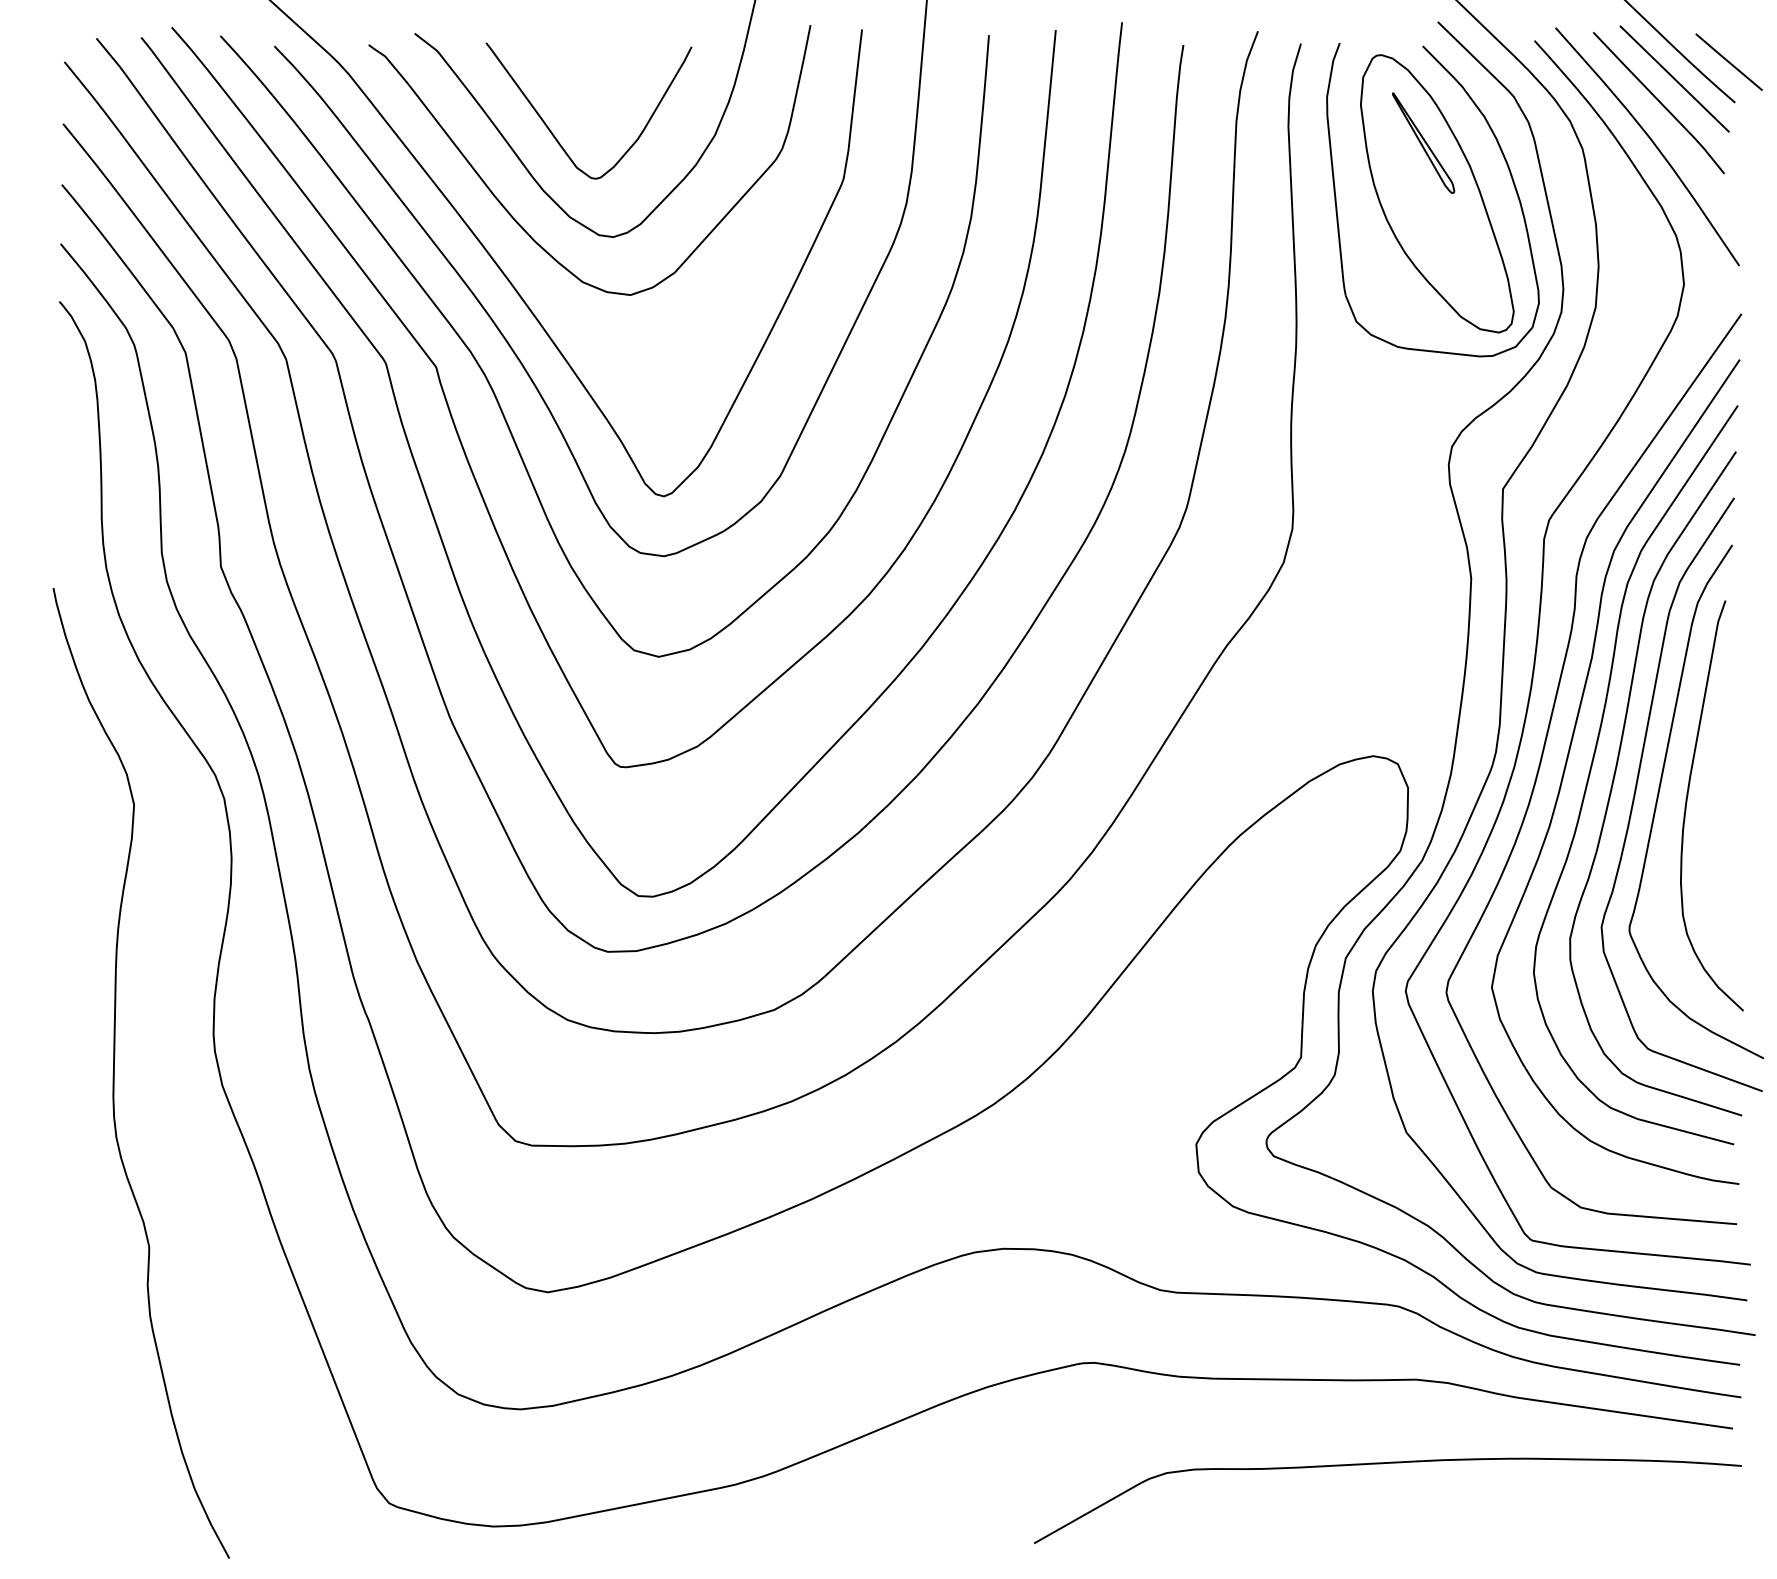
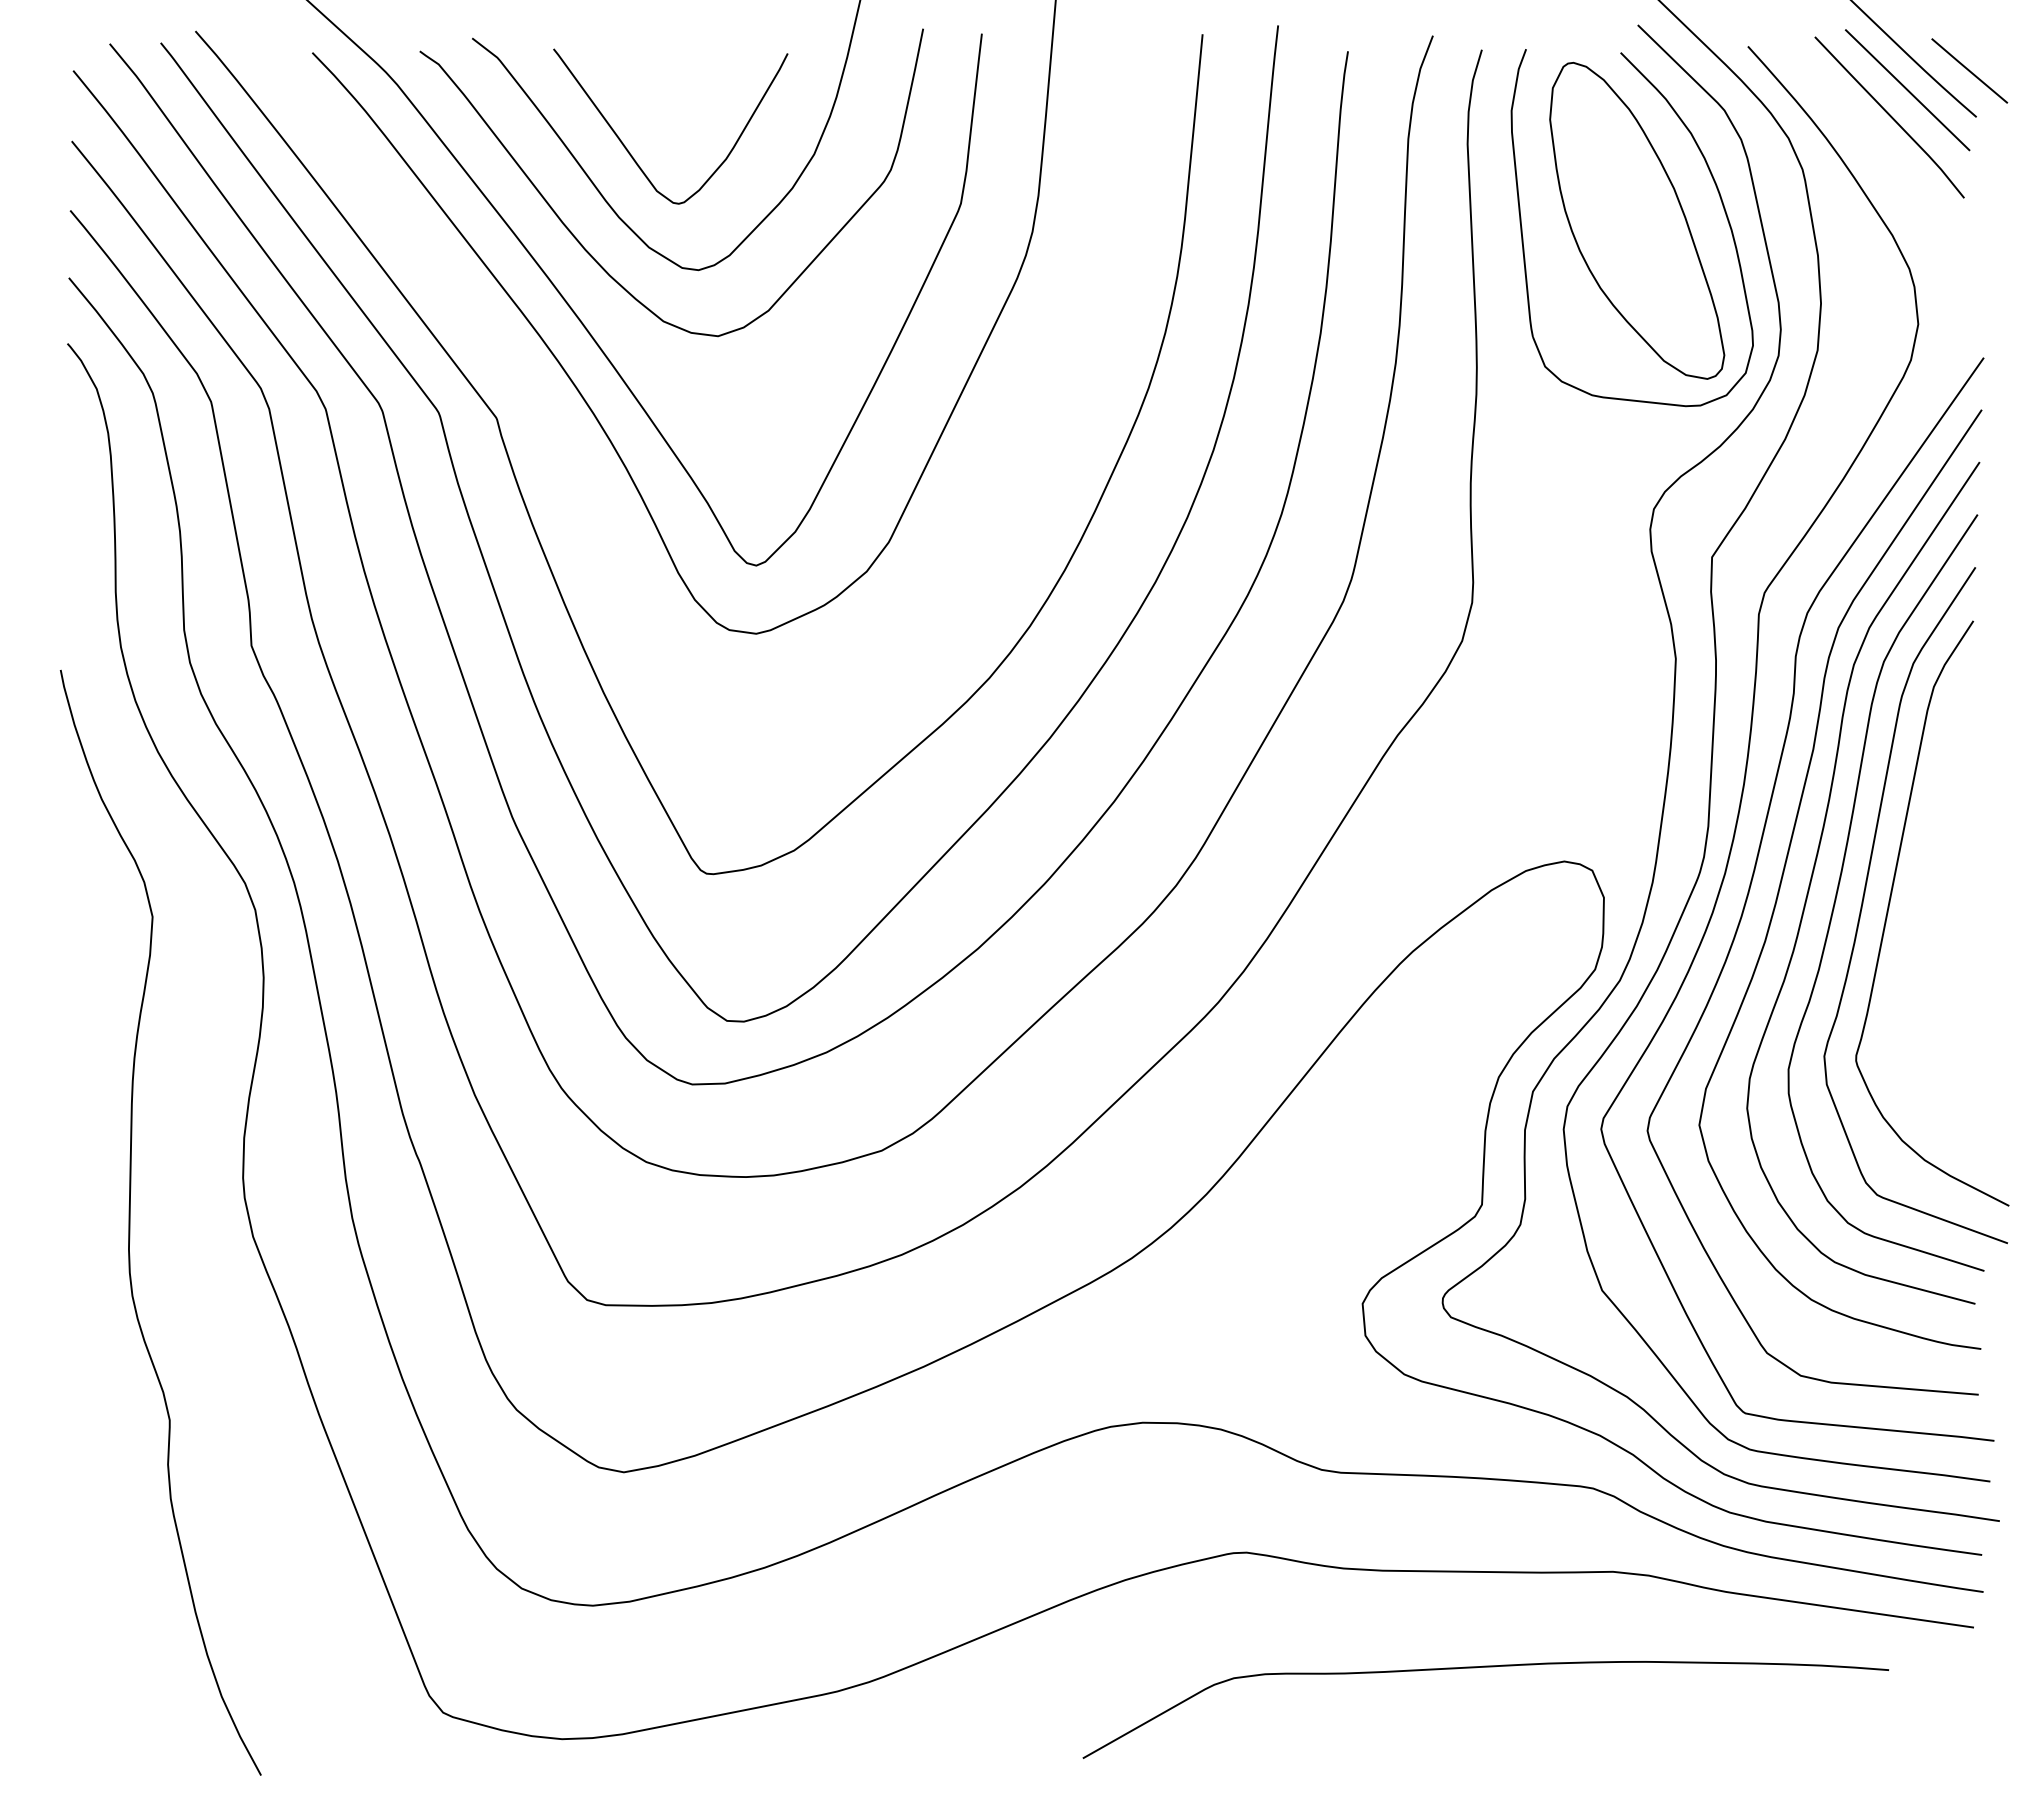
part: (1423, 142) -> (1621, 162), removed
curve: (1652, 143) -> (1882, 163), removed
curve: (496, 396) -> (565, 451), removed
curve: (1687, 800) -> (1922, 911), removed
curve: (1379, 1464) -> (1476, 1668), moved

